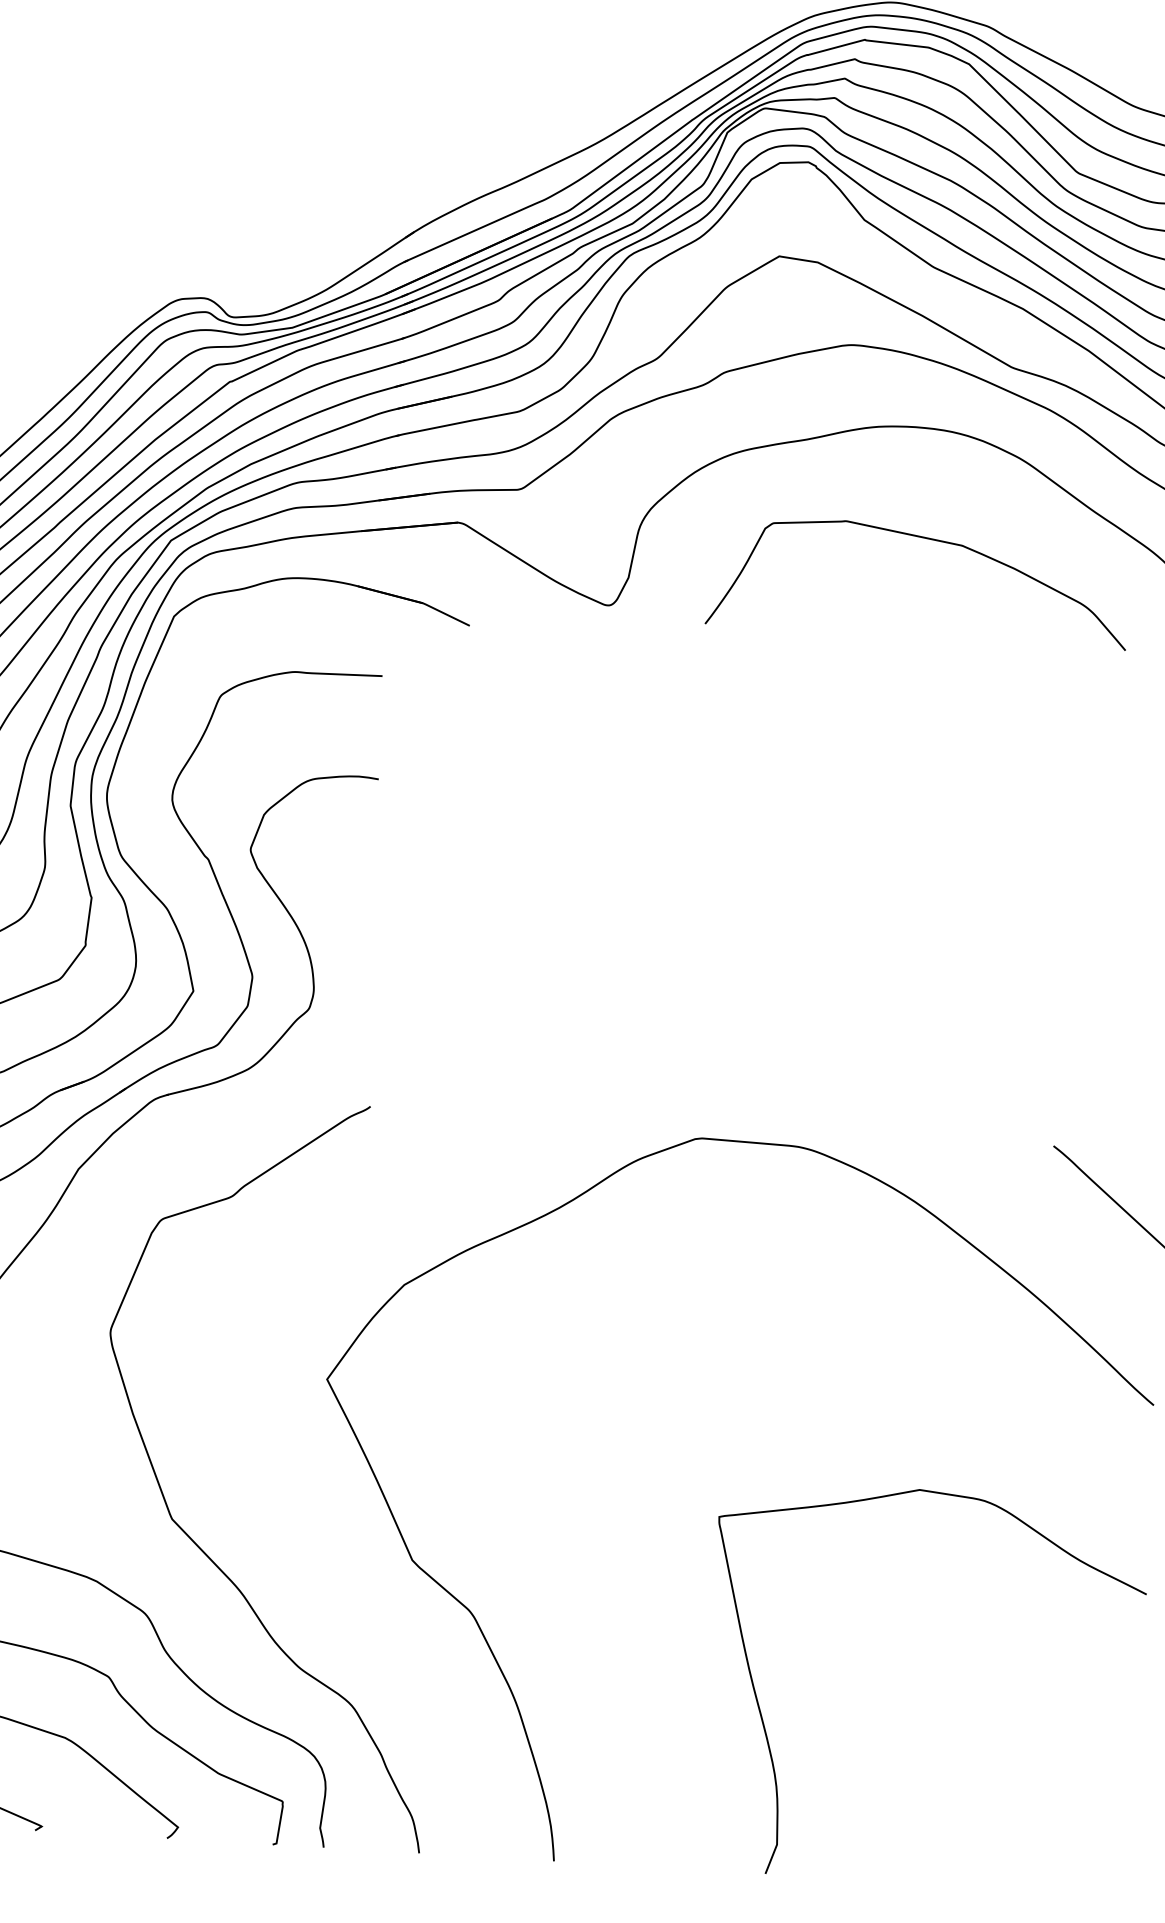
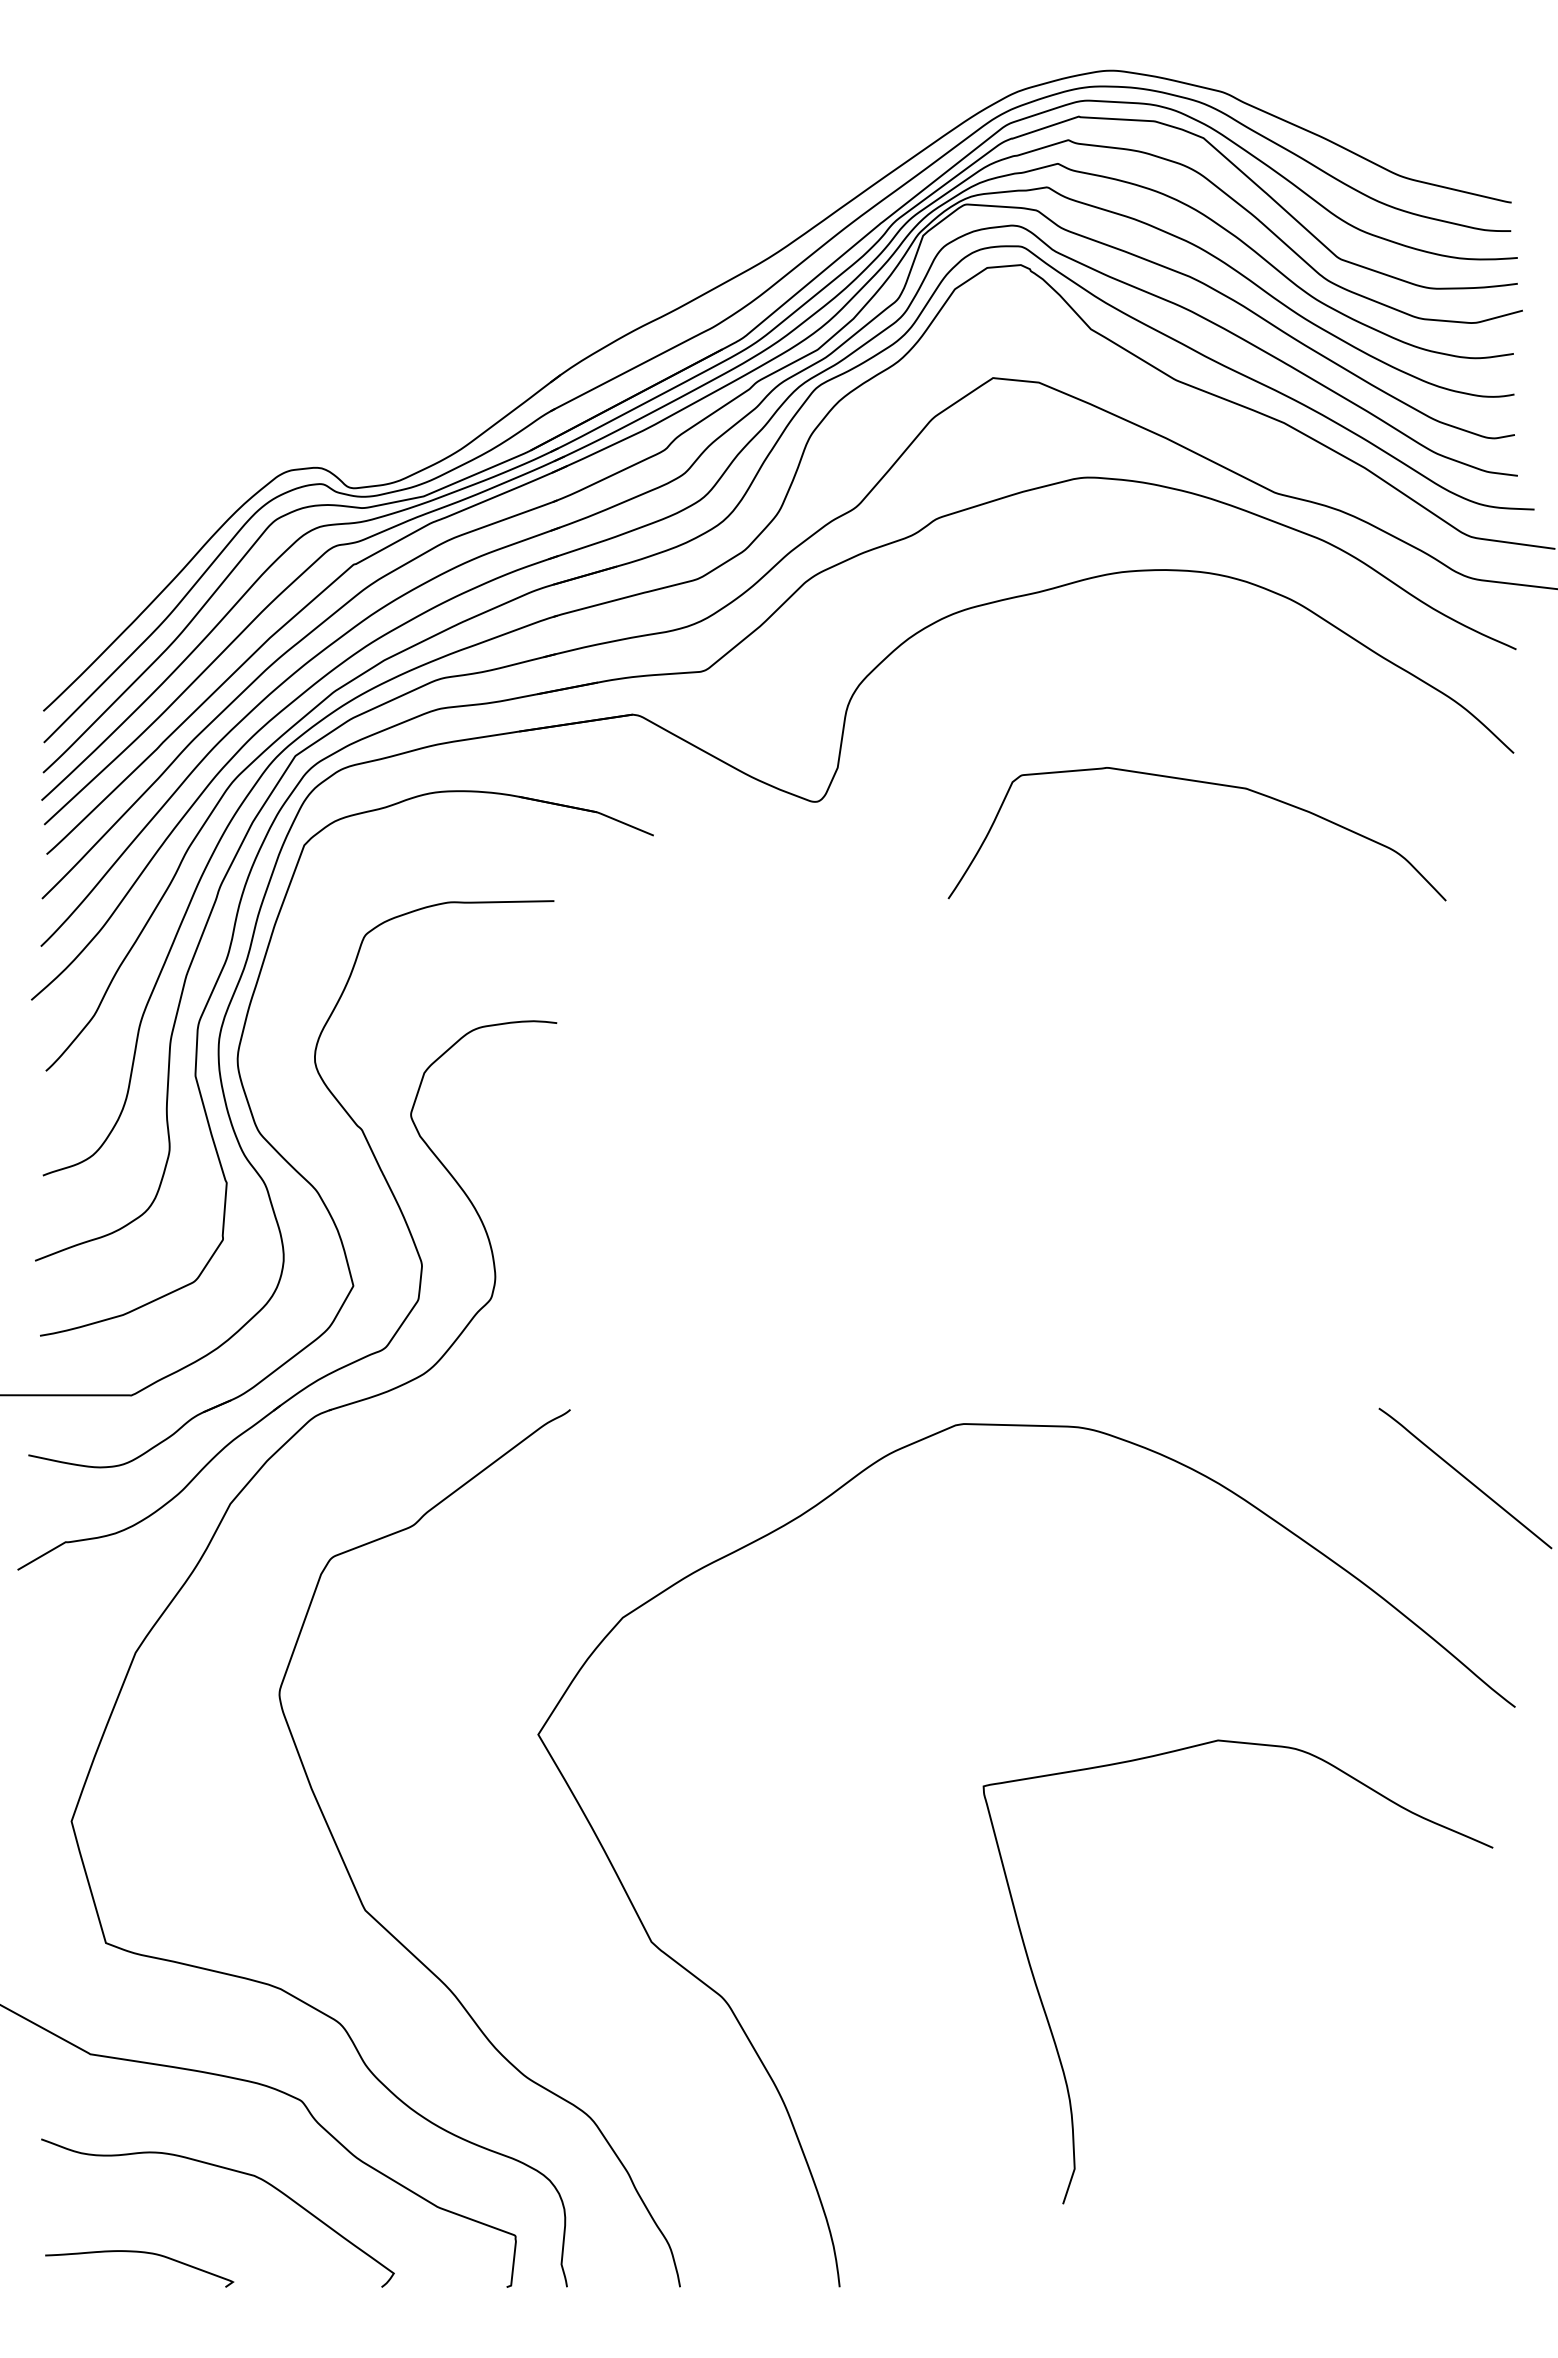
curve: (926, 539) -> (1203, 783), moved
curve: (765, 1727) -> (1052, 2031), moved

